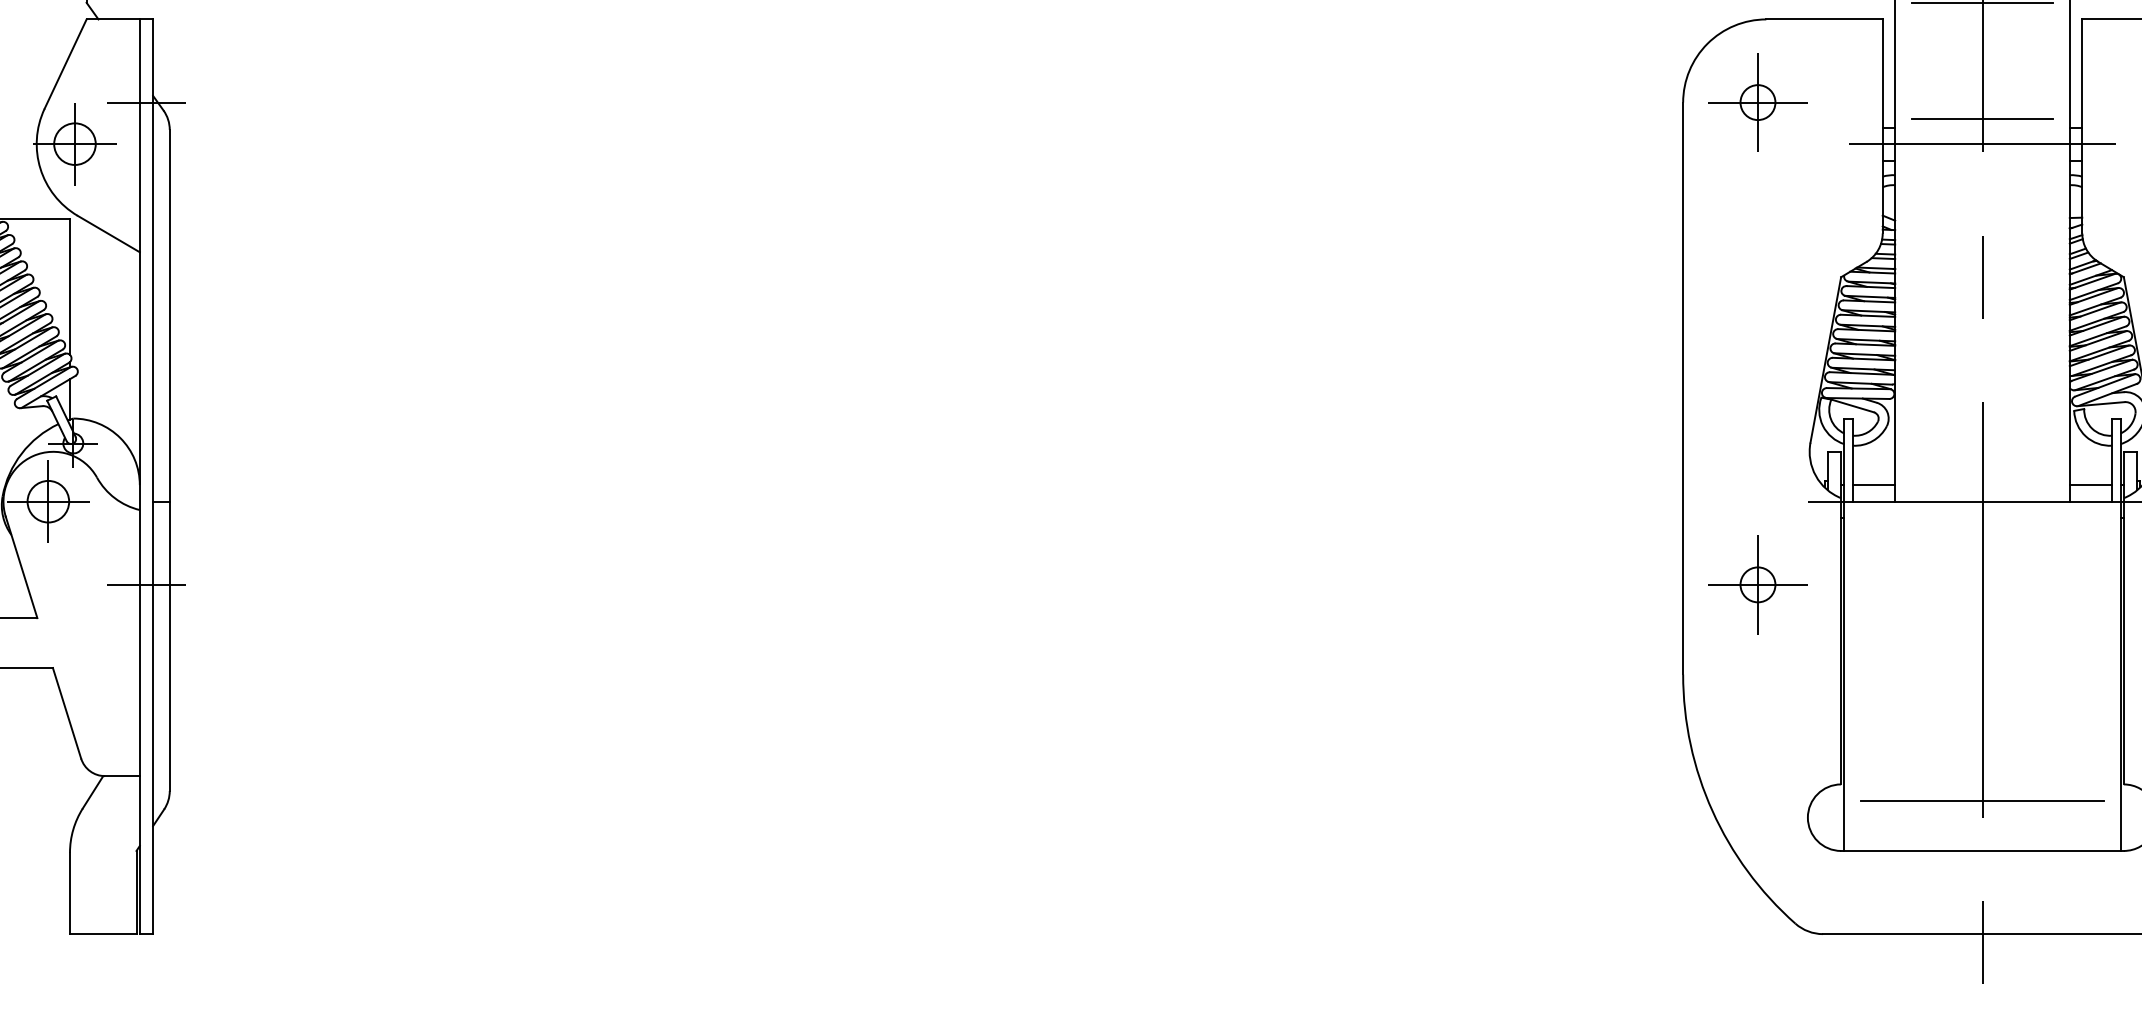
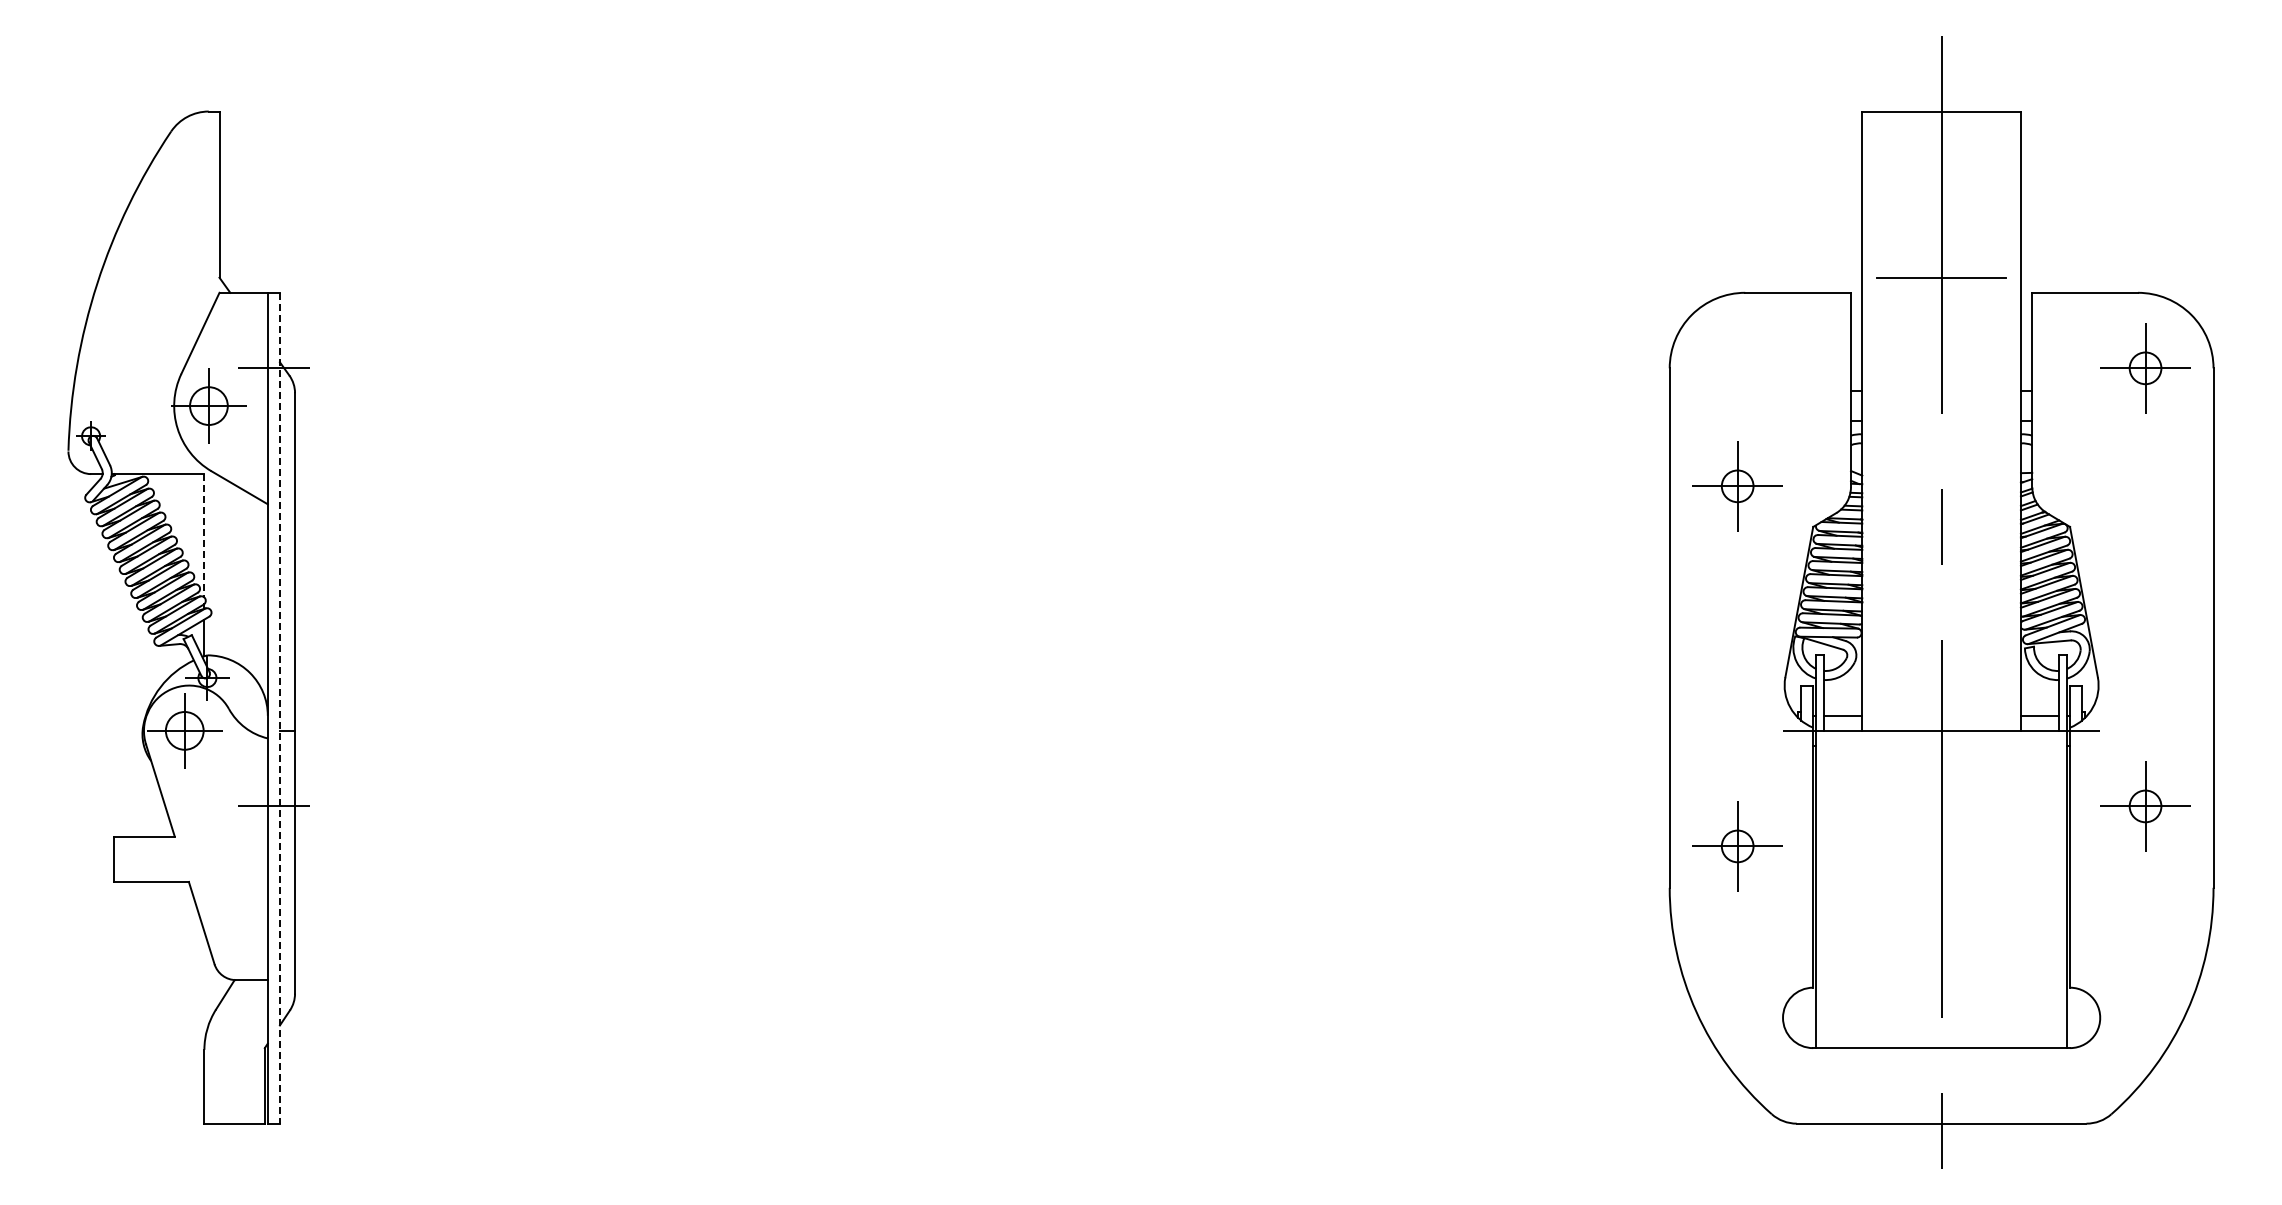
part: (1757, 102) -> (1737, 486), moved
line: (1982, 119) -> (1941, 383), removed
line: (1982, 144) -> (1941, 406), removed
line: (70, 286) -> (204, 535), solid -> dashed
line: (152, 477) -> (279, 708), solid -> dashed
part: (1757, 584) -> (1737, 846), moved
line: (1982, 800) -> (1941, 1002), removed

